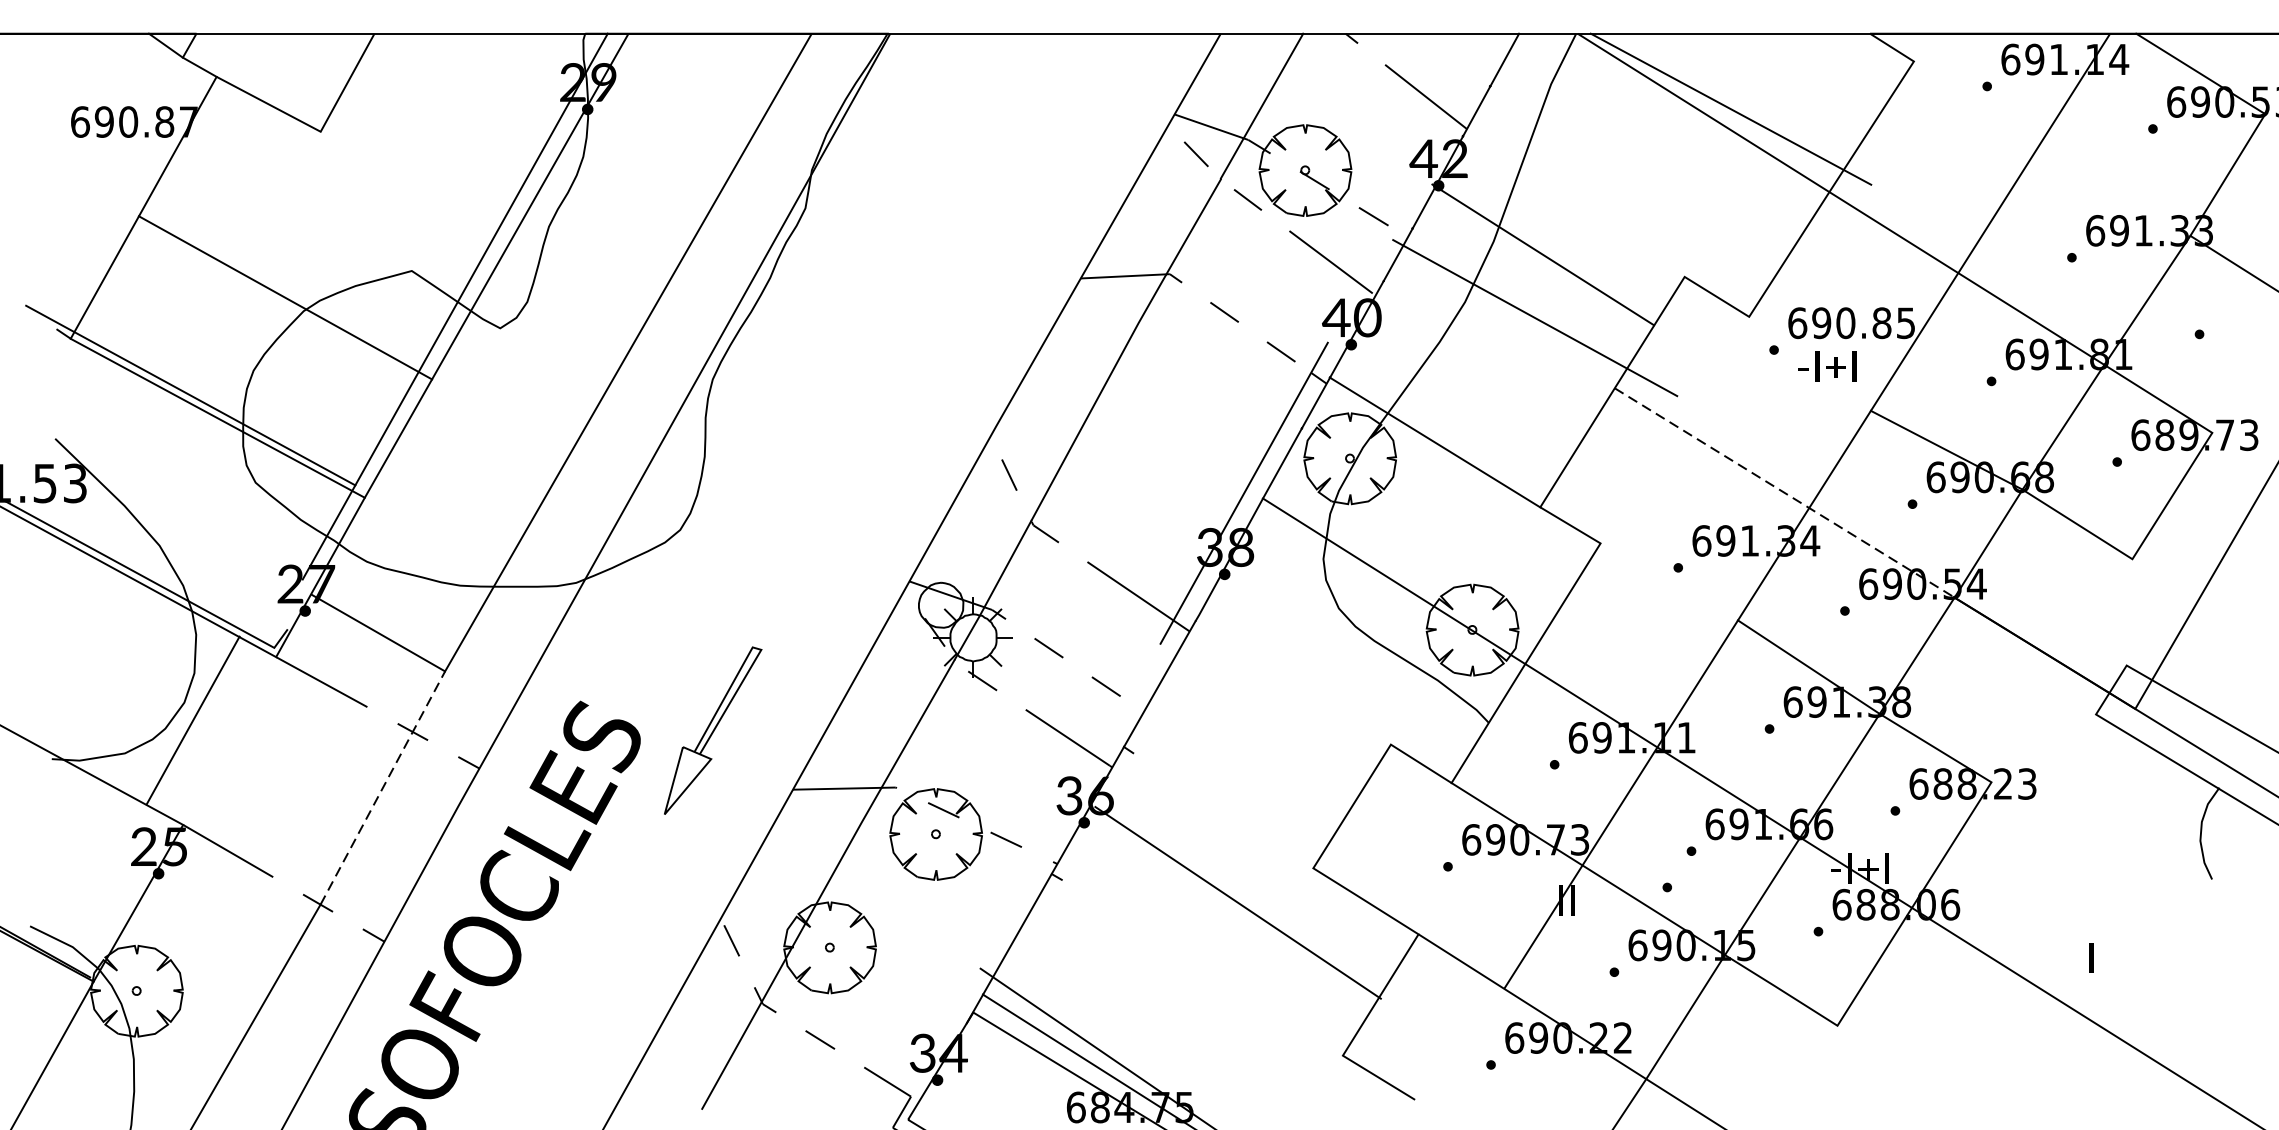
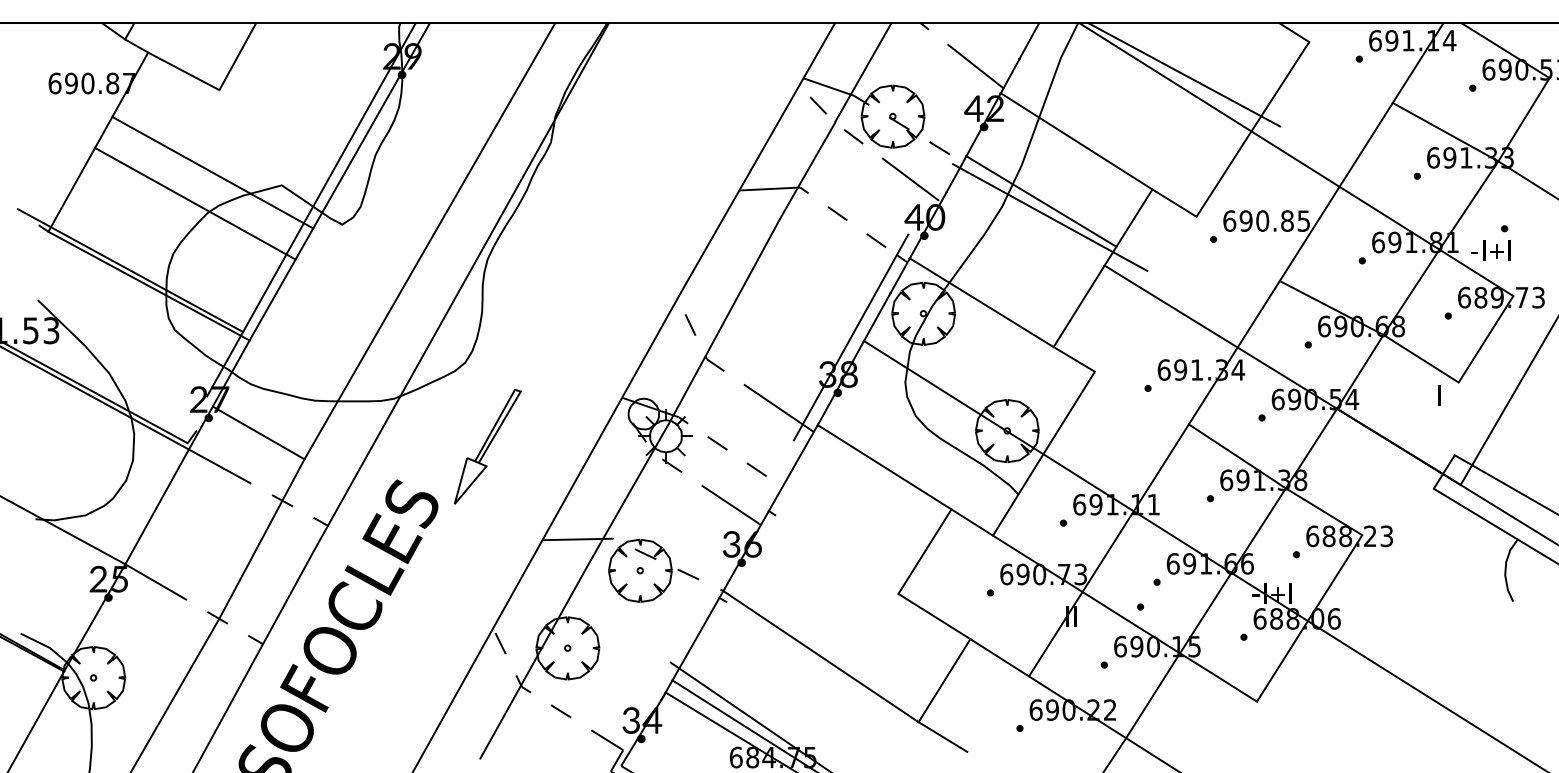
line: (2113, 192) -> (1445, 131), added
line: (310, 252) -> (212, 172), added
line: (1542, 255) -> (1076, 141), moved
line: (1522, 294) -> (1041, 201), added
text: (1826, 366) -> (1490, 250), moved
line: (1784, 493) -> (1220, 337), dashed -> solid
line: (1292, 683) -> (884, 467), added
line: (192, 719) -> (156, 506), moved
part: (712, 730) -> (487, 446), moved
line: (383, 787) -> (262, 538), dashed -> solid
line: (1237, 902) -> (820, 656), moved
text: (2091, 958) -> (1439, 395), moved

